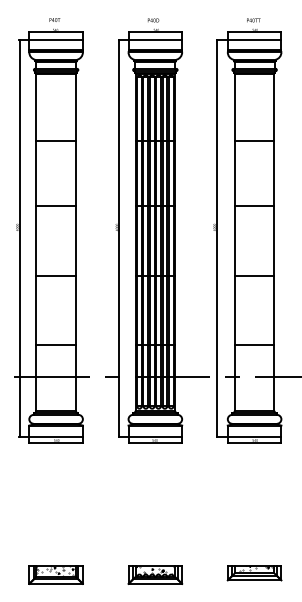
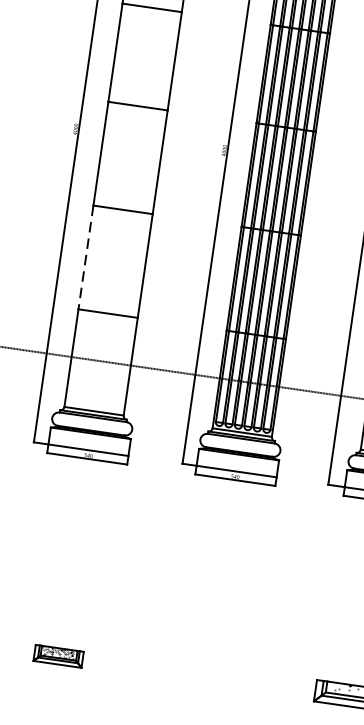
line: (36, 310) -> (86, 257), solid -> dashed
part: (55, 574) -> (57, 655), size x0.6
part: (155, 574) -> (207, 677), removed

